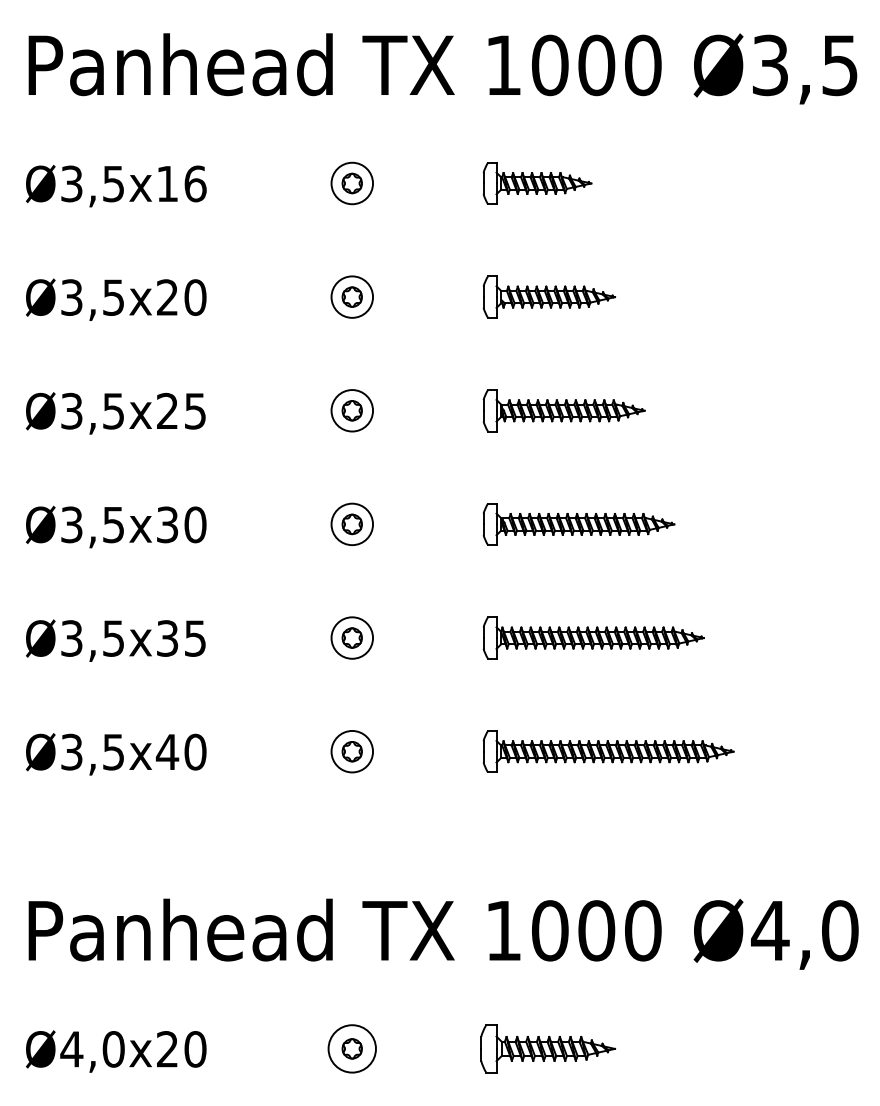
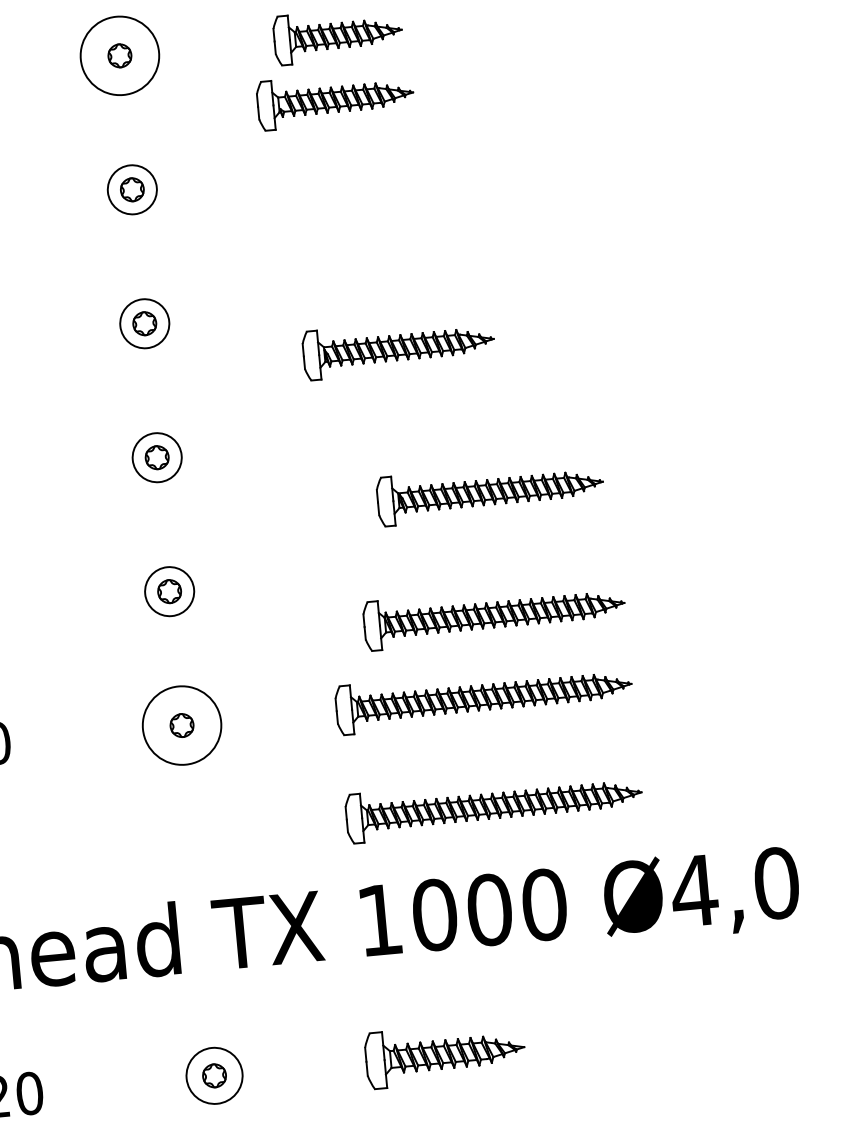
circle: (352, 183) -> (120, 55), size x1.6
part: (549, 296) -> (335, 98), moved
part: (563, 410) -> (398, 347), moved
part: (578, 524) -> (489, 492), moved
part: (593, 637) -> (494, 614), moved
circle: (352, 751) -> (182, 725), size x1.6
part: (608, 843) -> (494, 805), added

